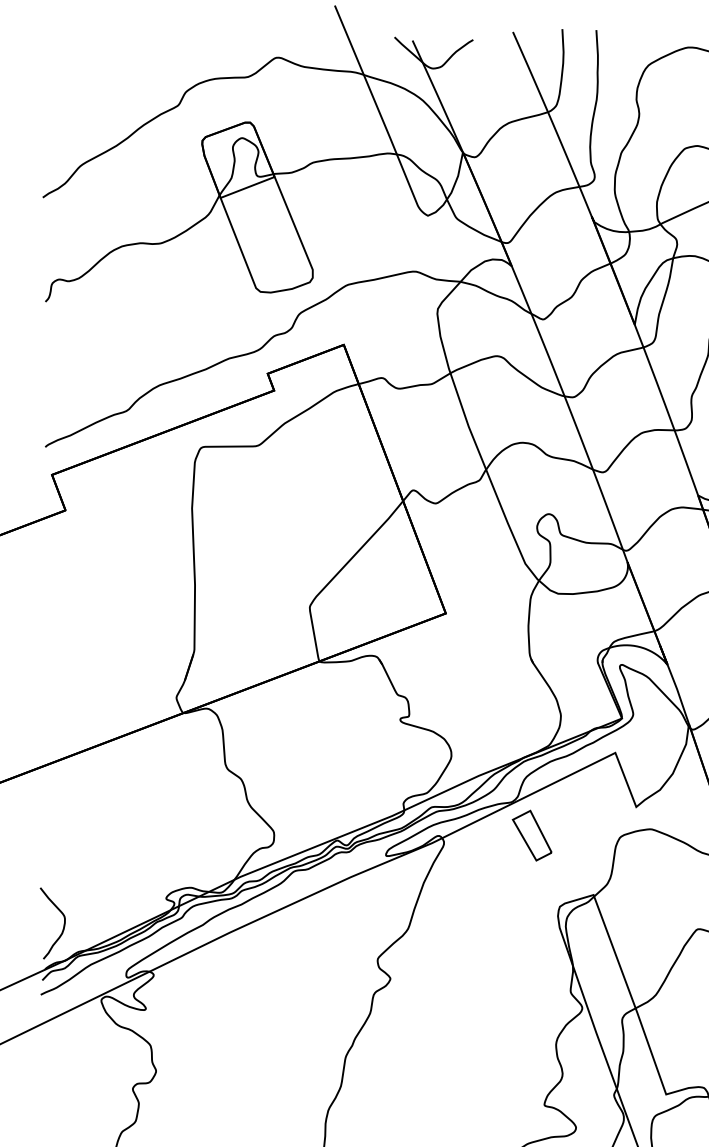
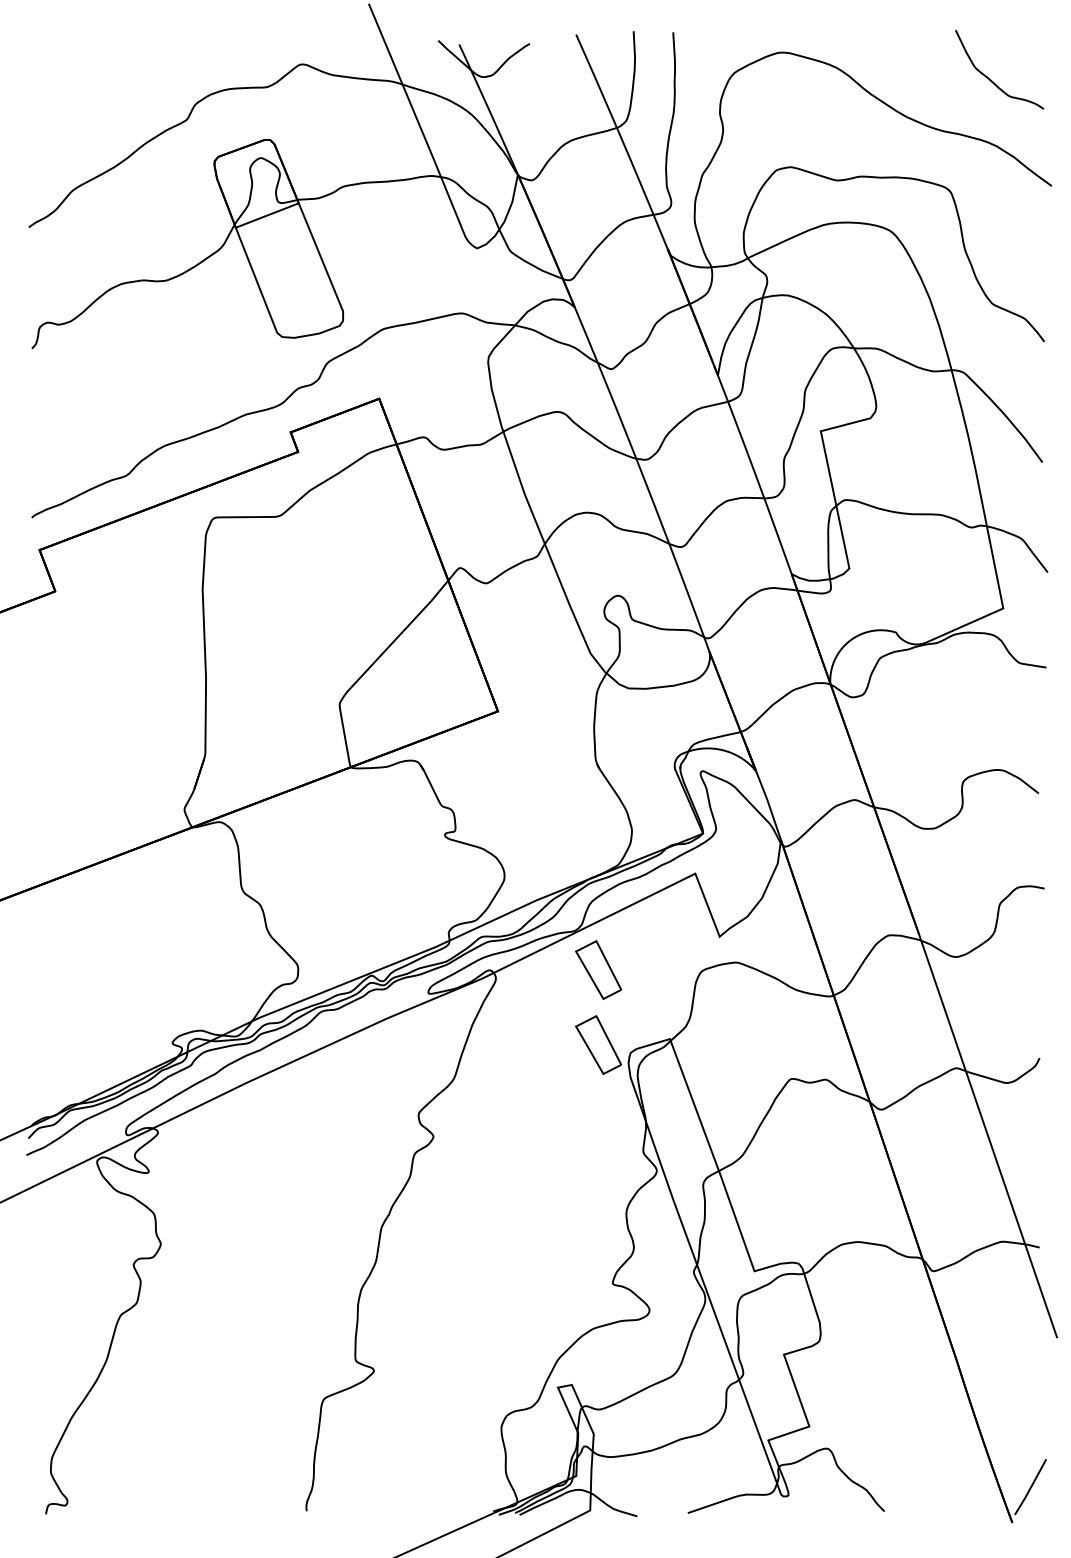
part: (532, 899) -> (598, 1044), added
curve: (63, 927) -> (52, 1076), removed

